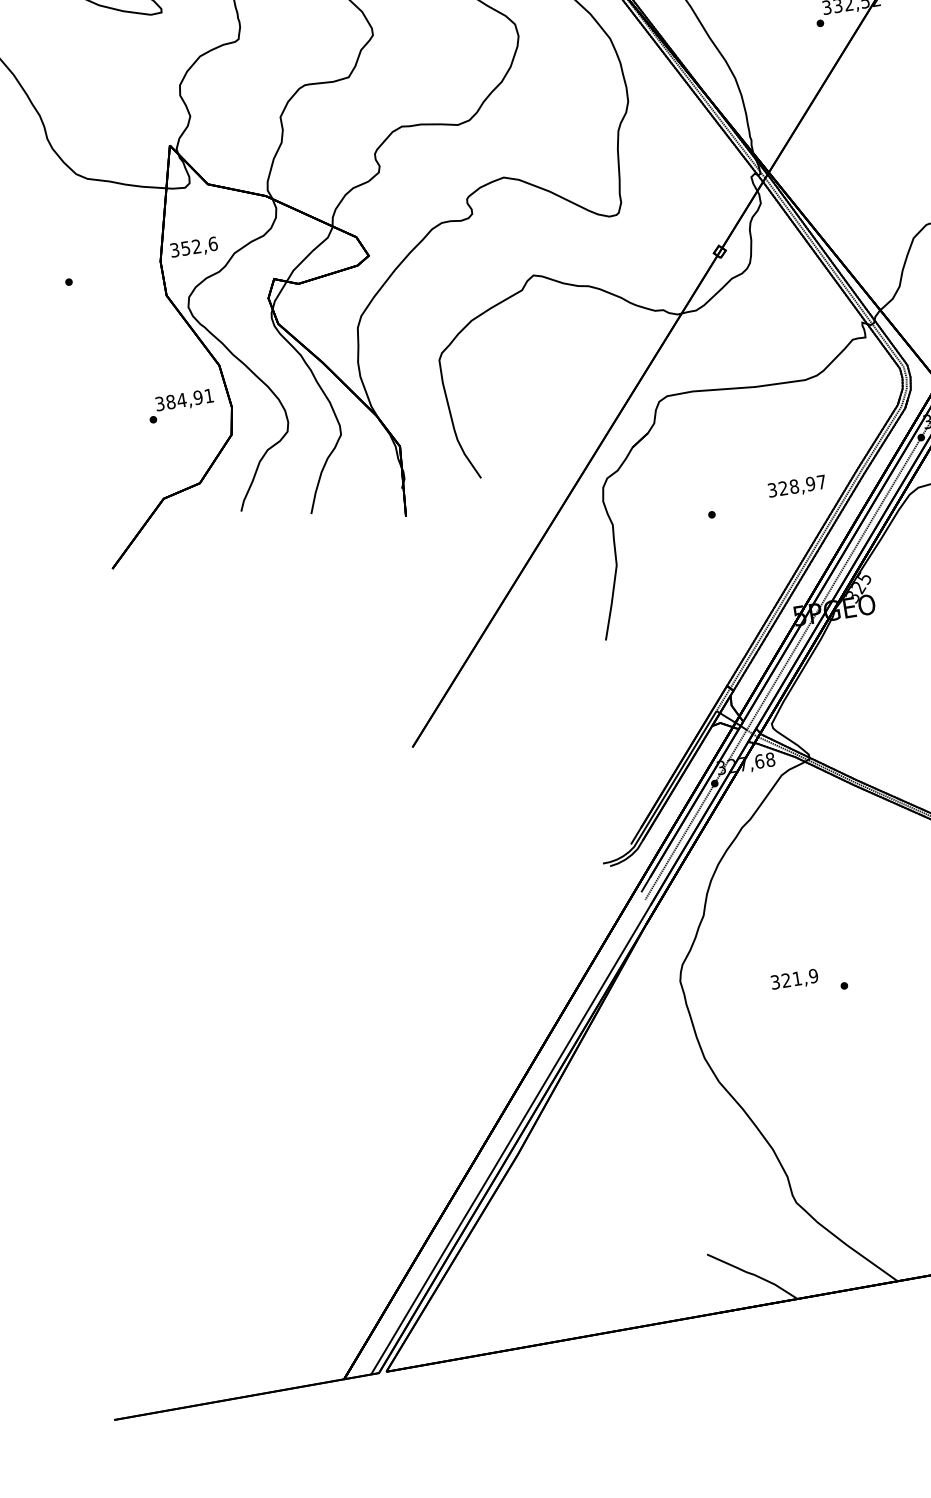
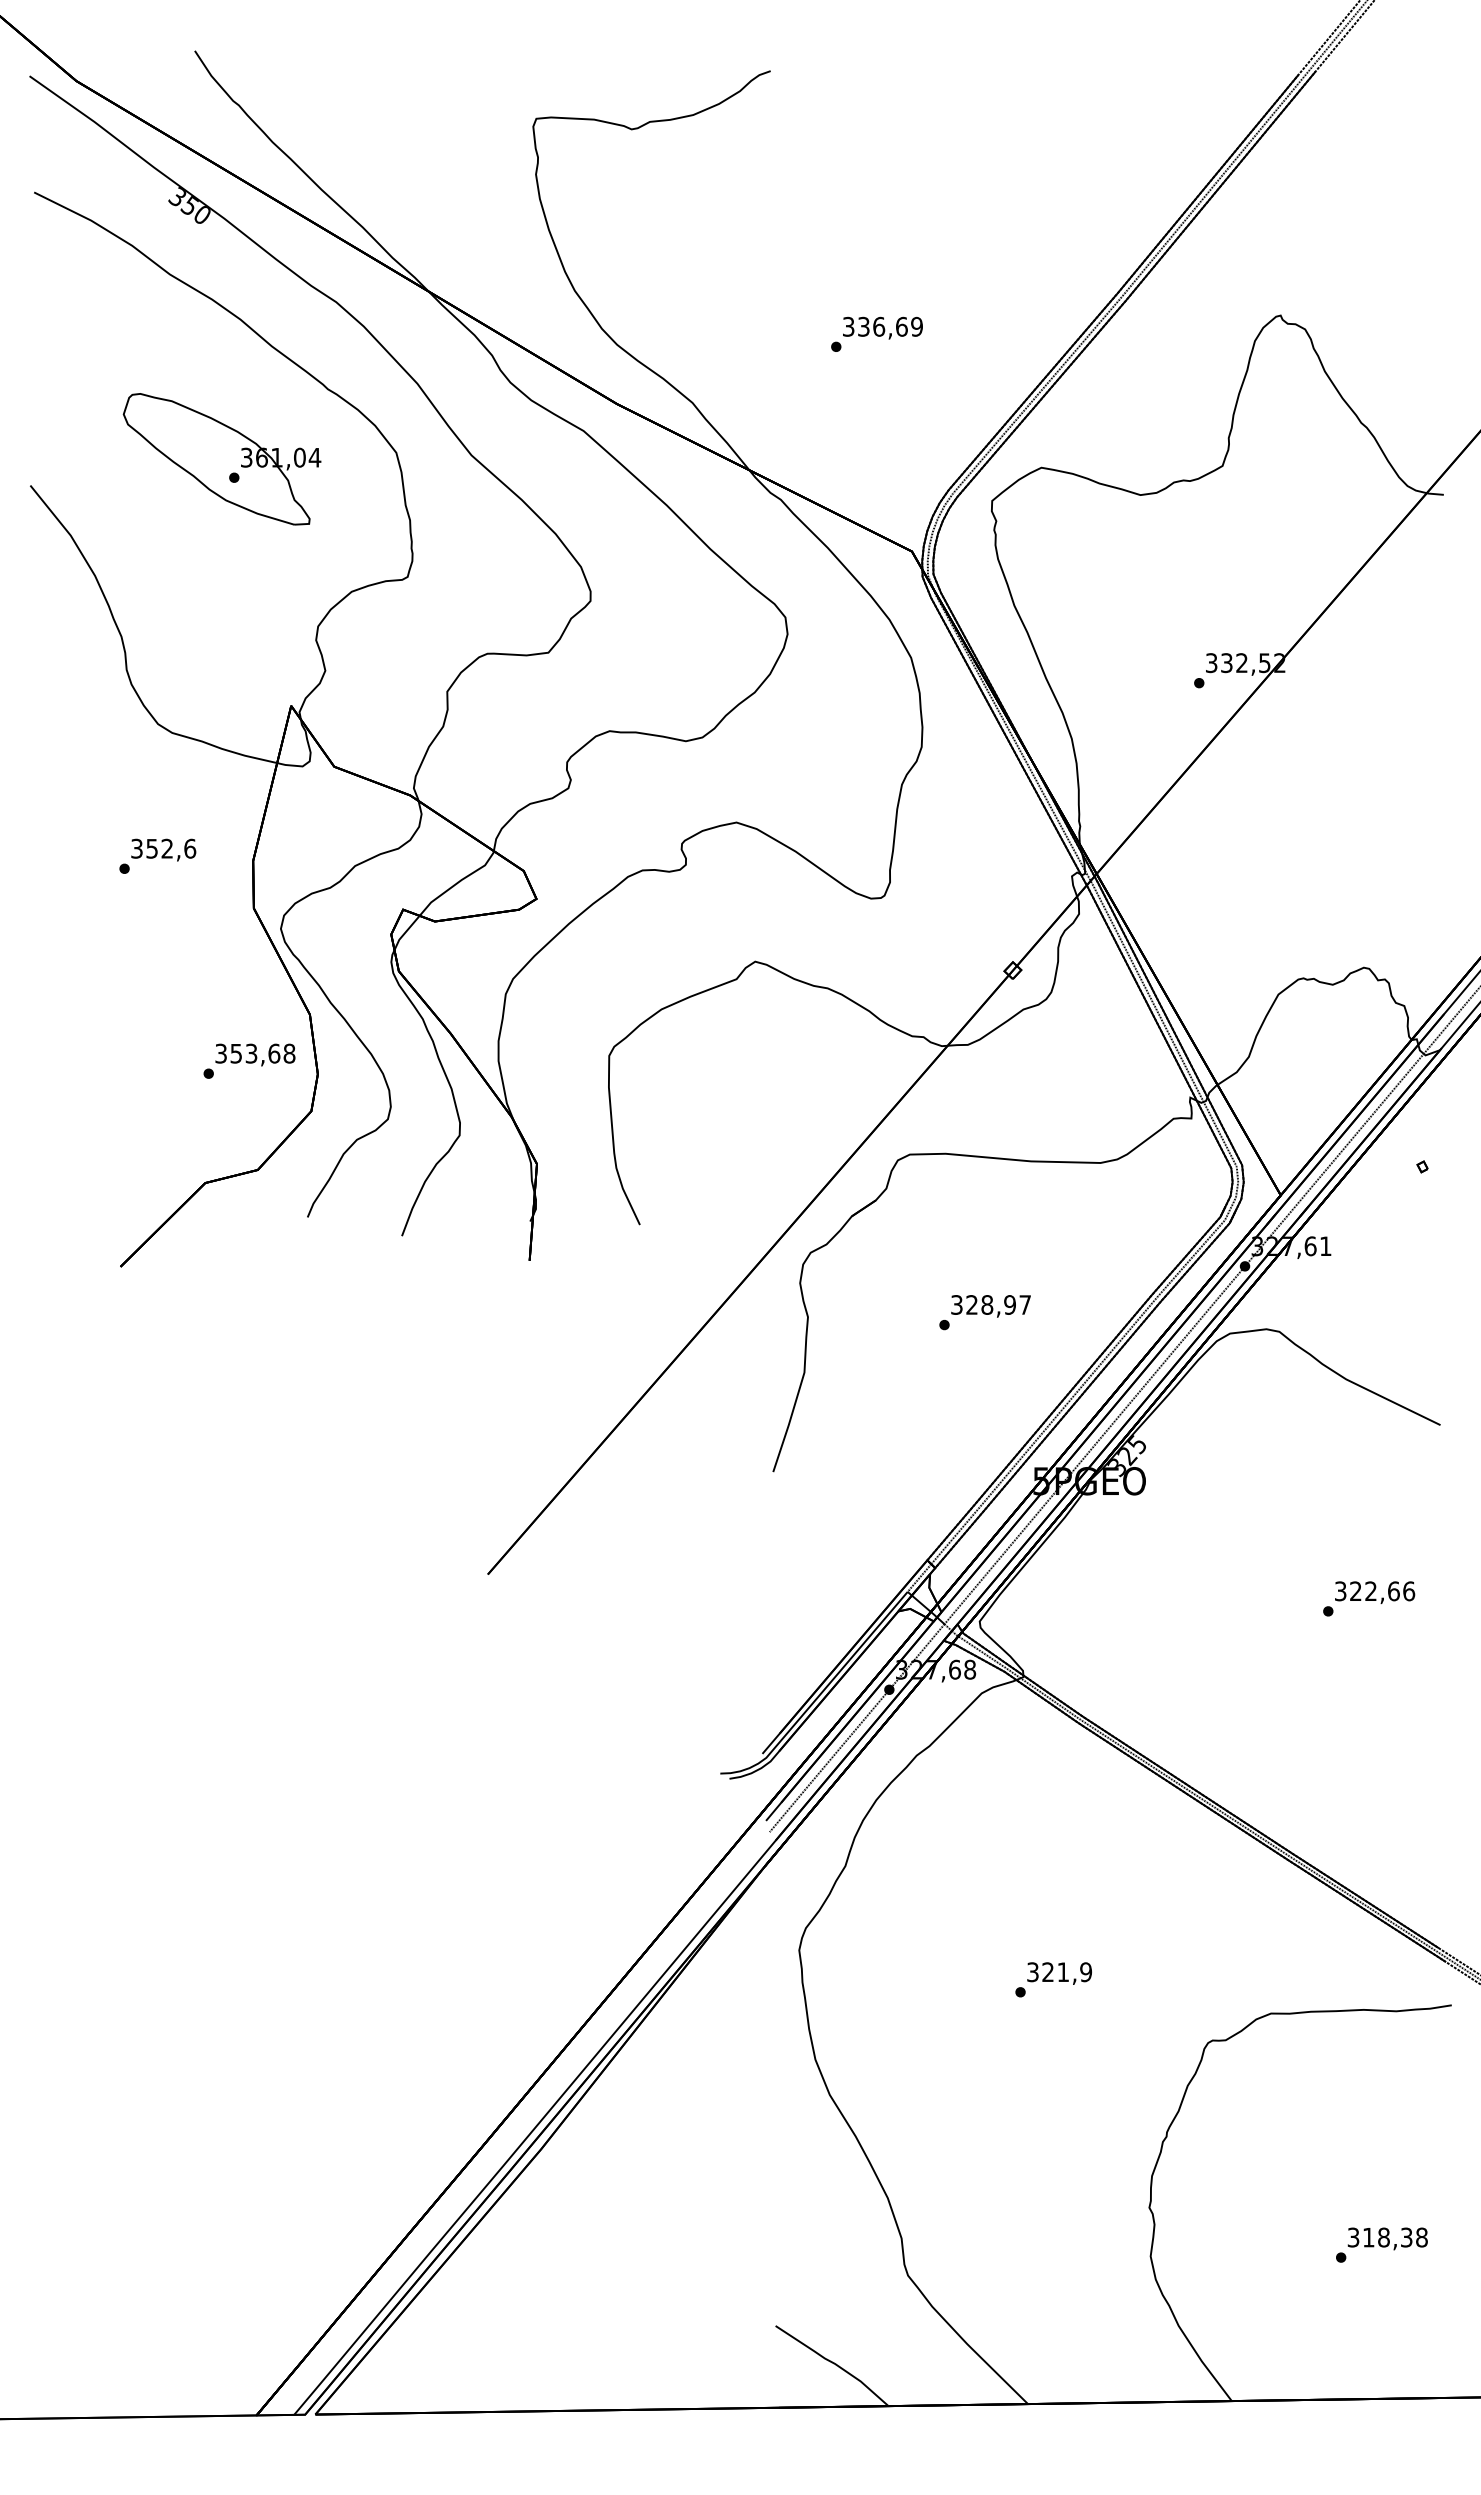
text: (194, 247) -> (163, 849), moved
text: (189, 398) -> (262, 1053), 384,91 -> 353,68
text: (796, 487) -> (990, 1306), moved
text: (794, 980) -> (1059, 1973), moved

